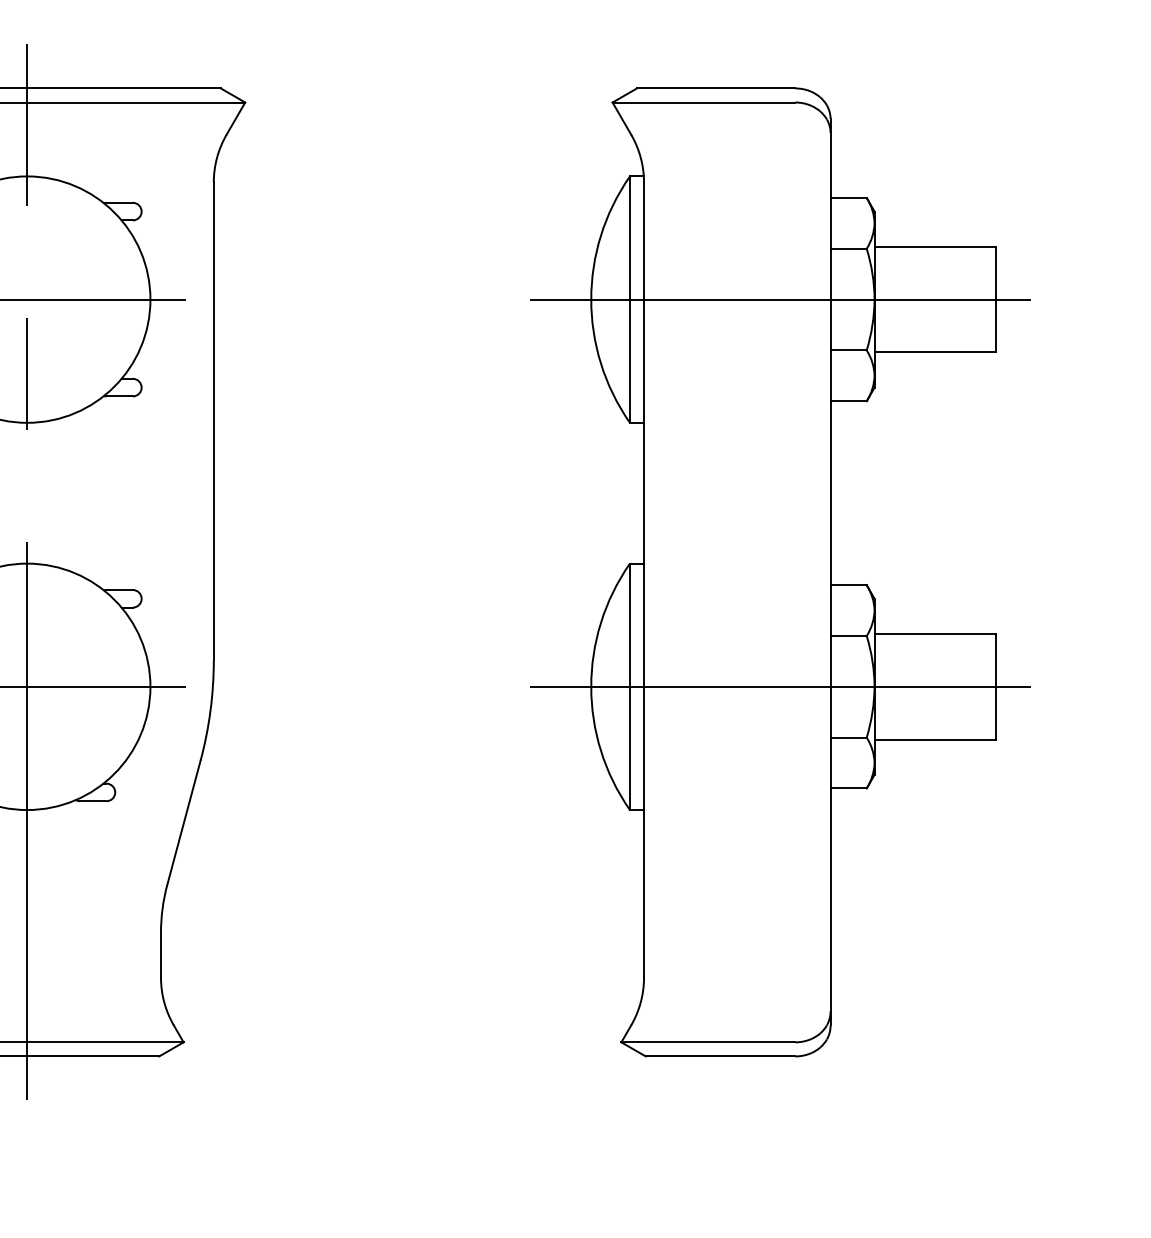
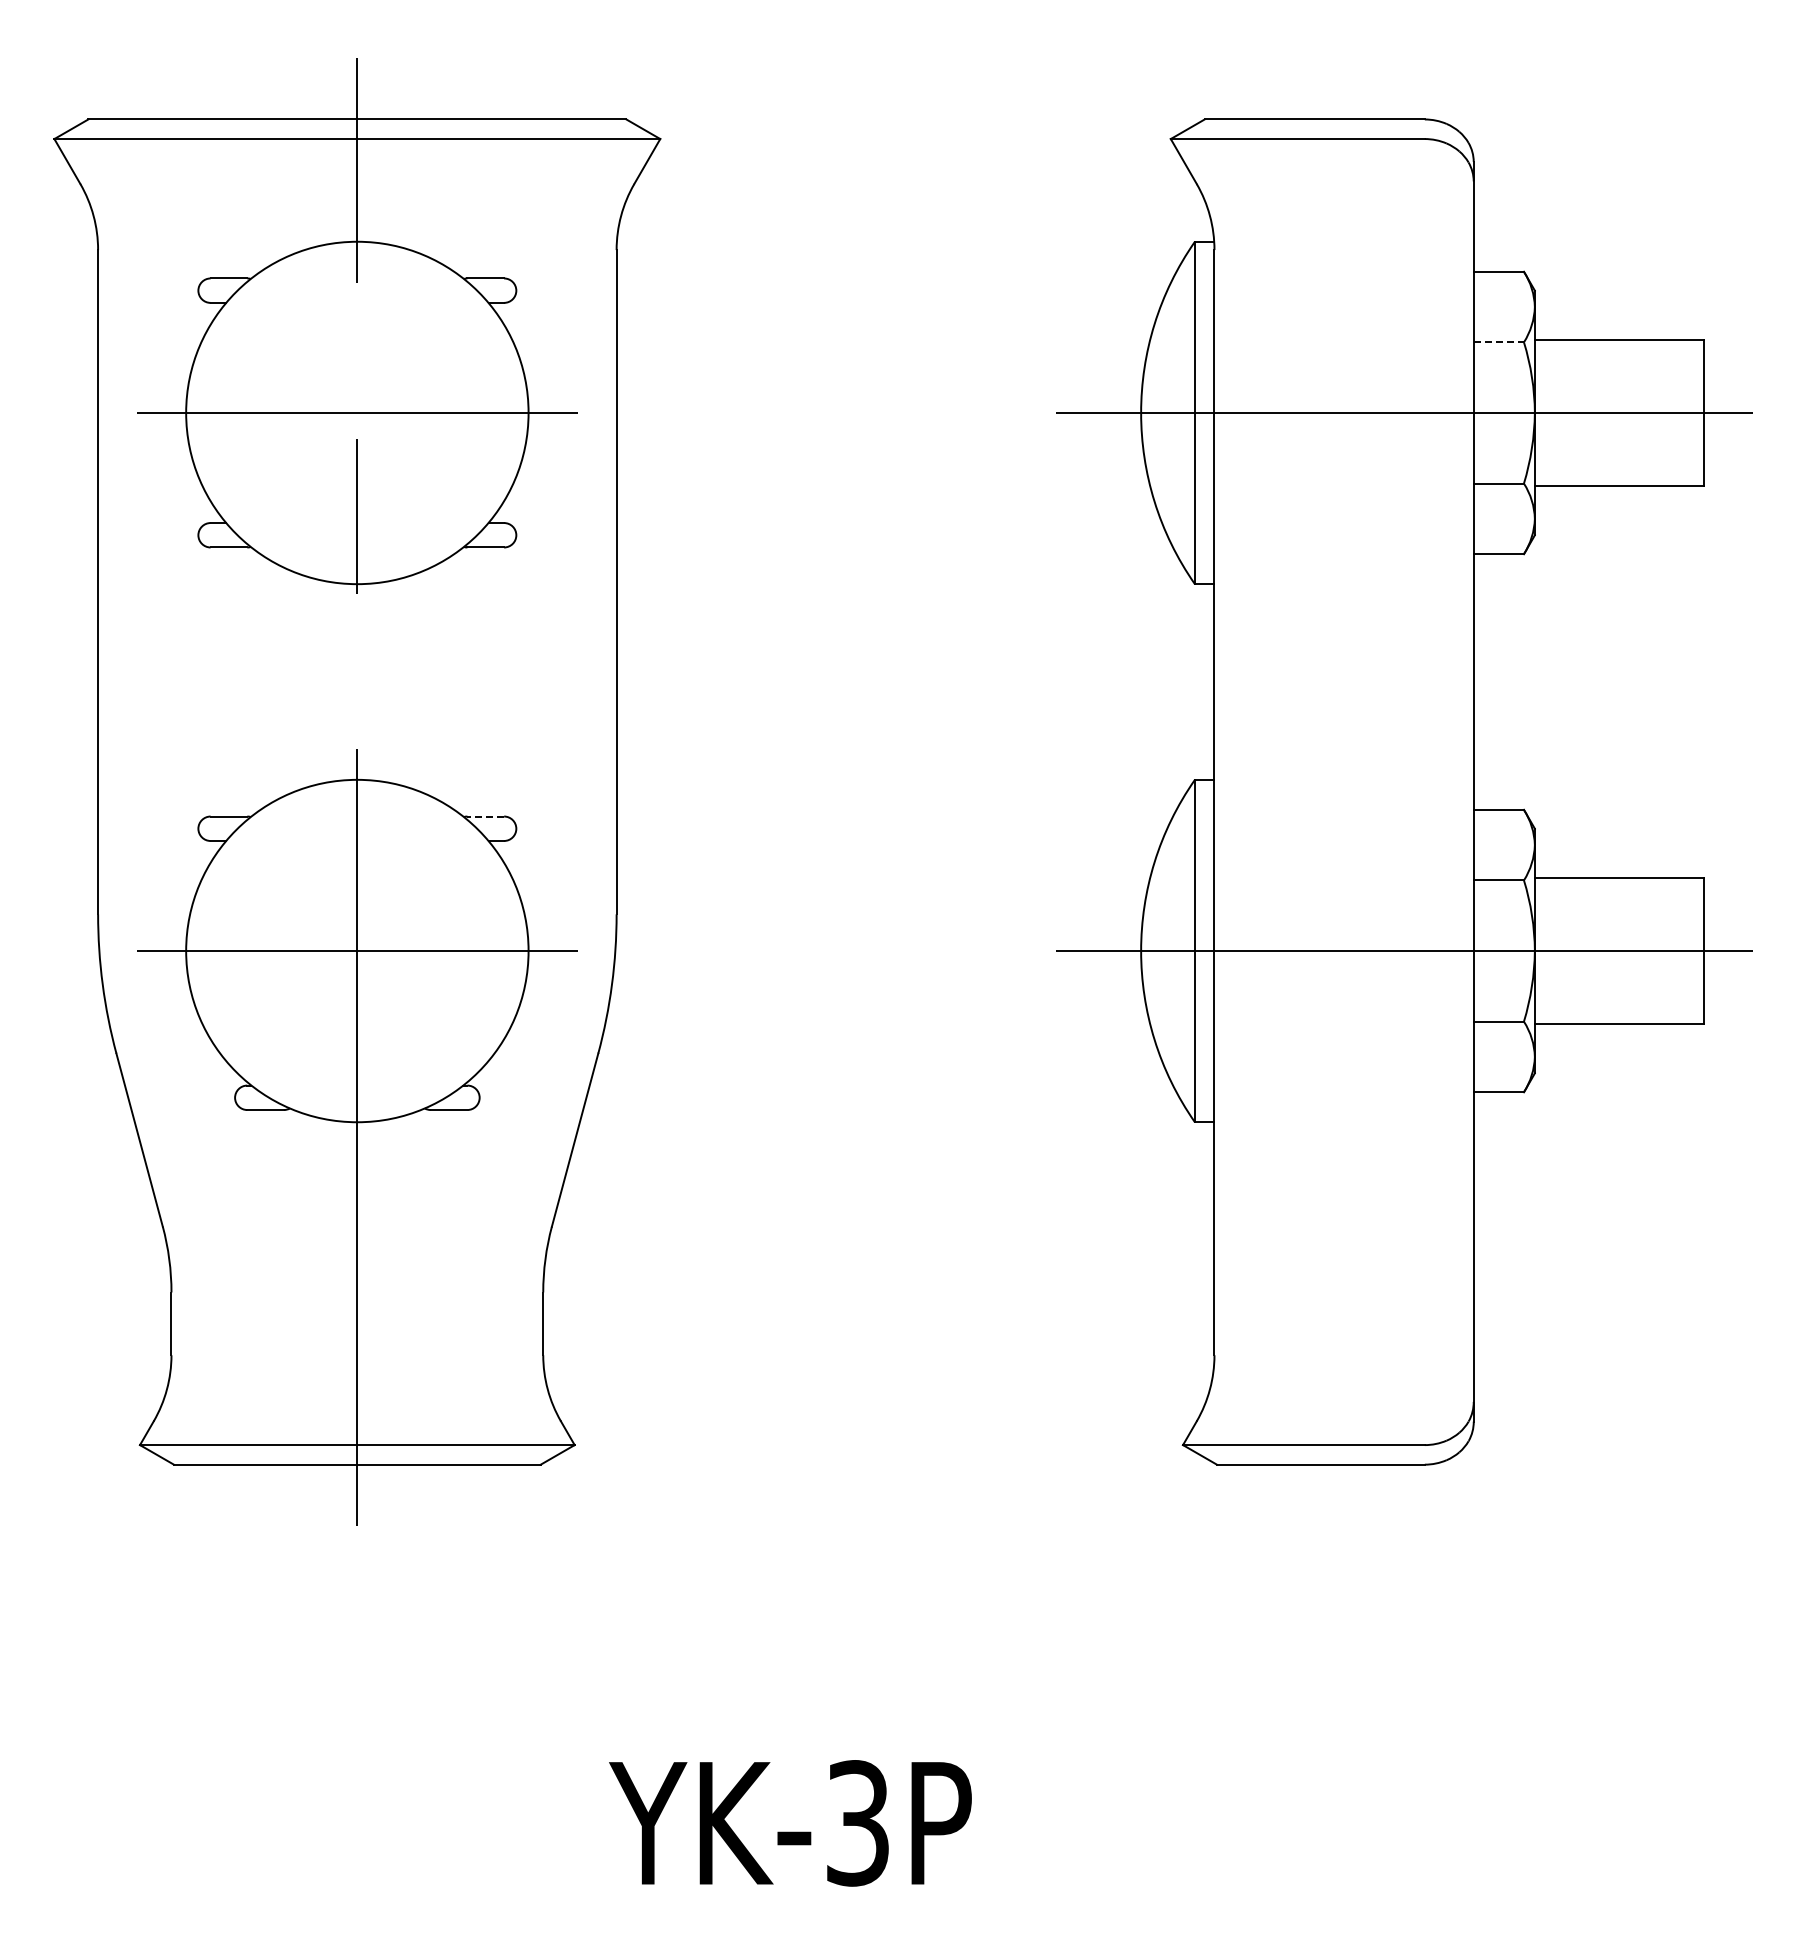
line: (849, 248) -> (1499, 342), solid -> dashed
line: (119, 590) -> (485, 816), solid -> dashed

